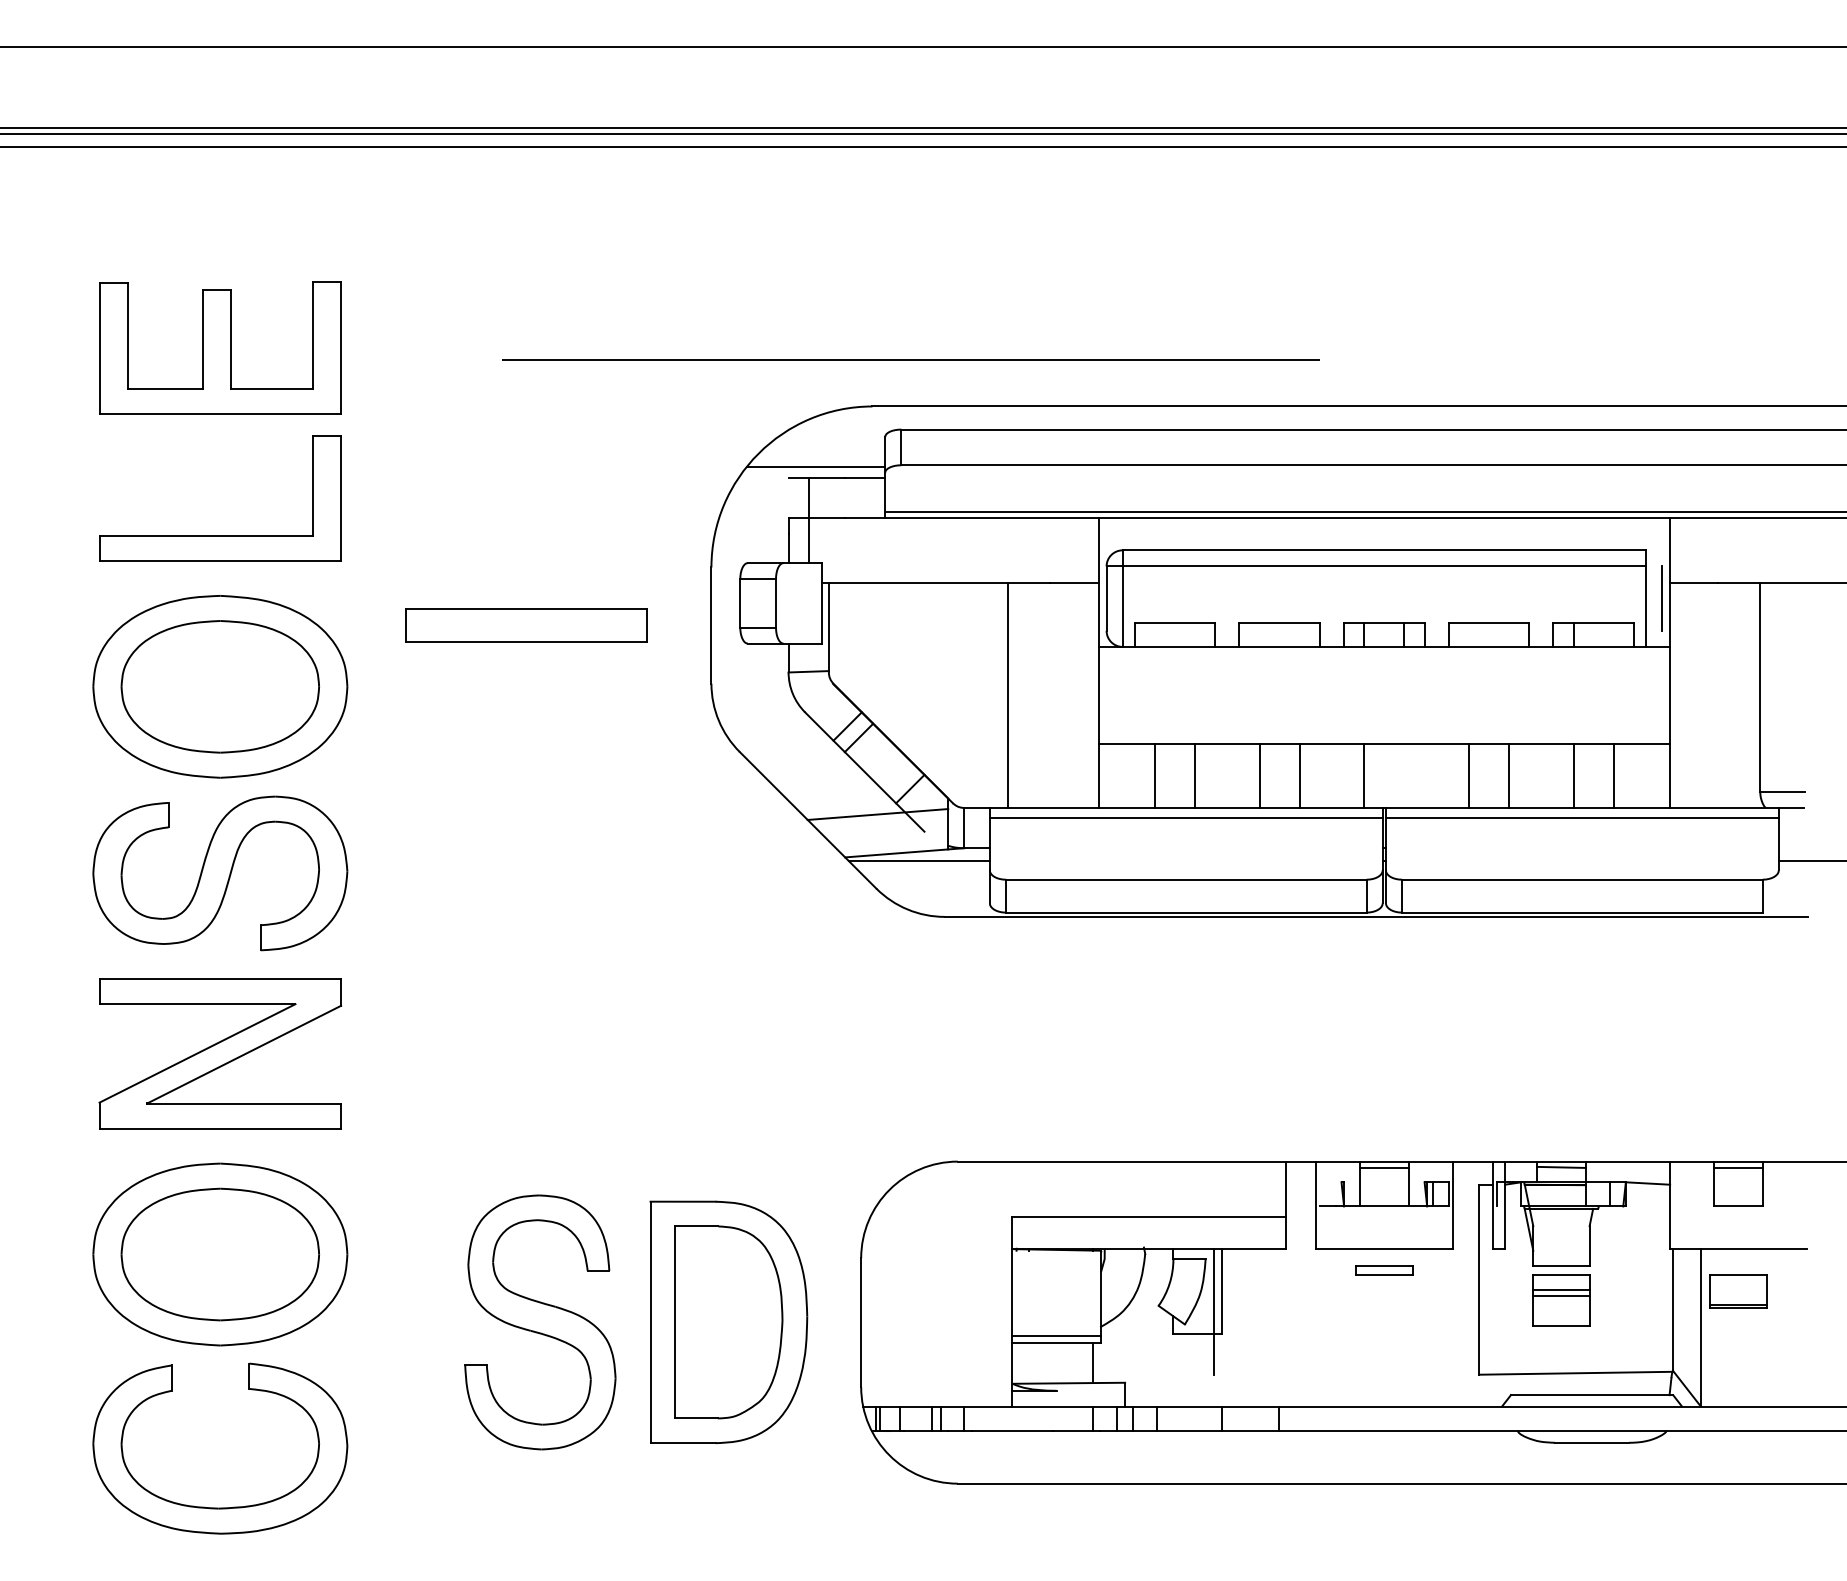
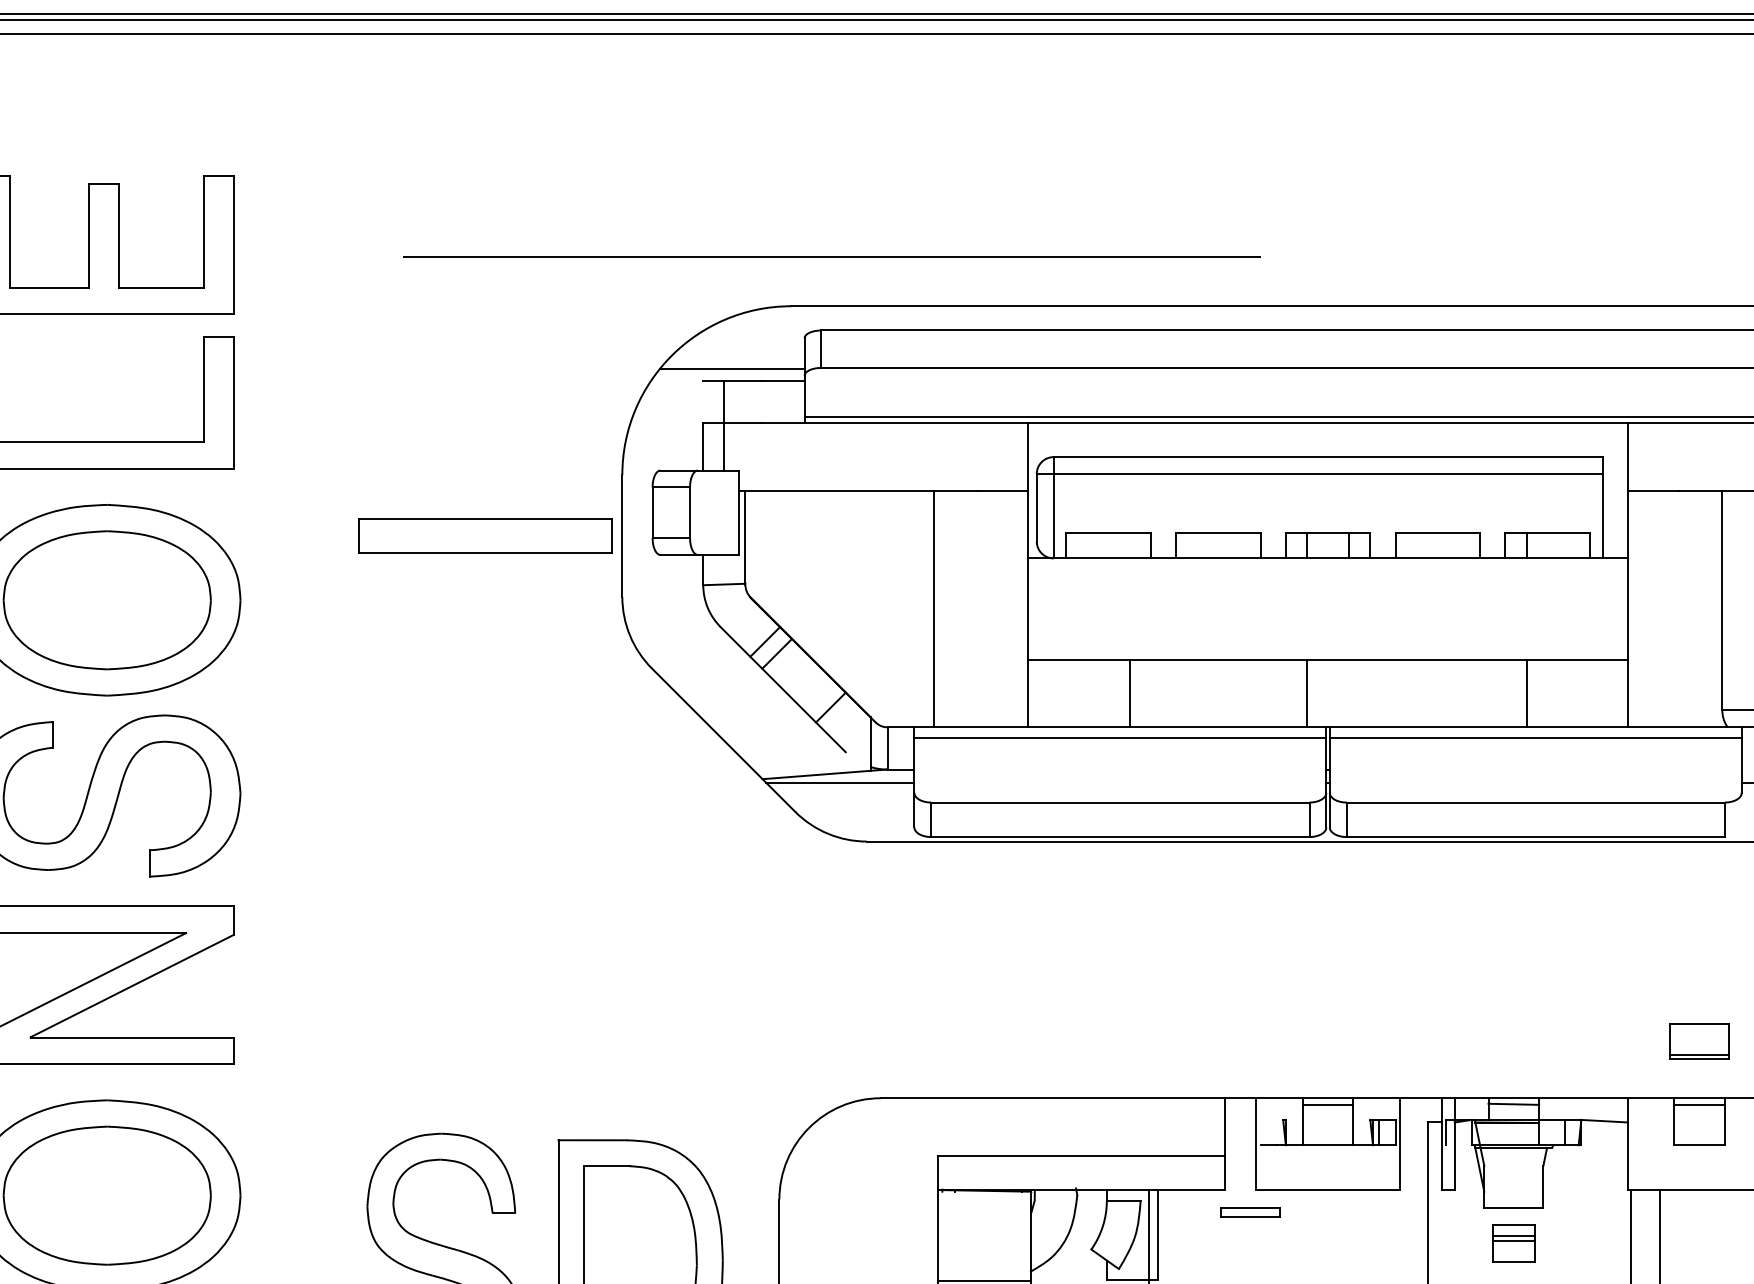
line: (1662, 598) -> (1619, 507), removed
part: (526, 625) -> (486, 535), moved
line: (1154, 775) -> (1087, 693), removed
line: (1259, 775) -> (1197, 693), removed
line: (1299, 775) -> (1239, 693), removed
line: (1468, 775) -> (1416, 693), removed
line: (1509, 775) -> (1459, 693), removed
line: (1613, 775) -> (1568, 693), removed
line: (877, 814) -> (796, 734), removed
part: (1384, 1270) -> (1250, 1212), moved
part: (1738, 1291) -> (1699, 1041), moved
part: (1561, 1300) -> (1513, 1243), size x0.7

